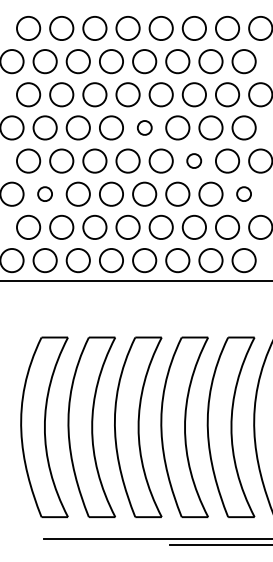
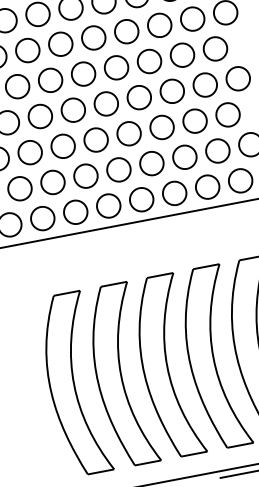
part: (144, 127) -> (116, 67), size x1.67
part: (193, 160) -> (171, 90), size x1.67
part: (44, 193) -> (29, 152), size x1.67
part: (243, 193) -> (227, 114), size x1.67

